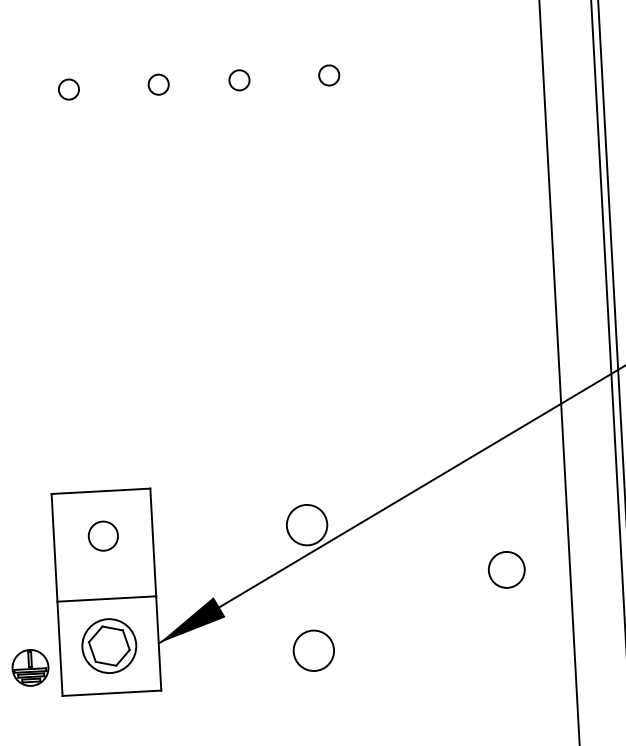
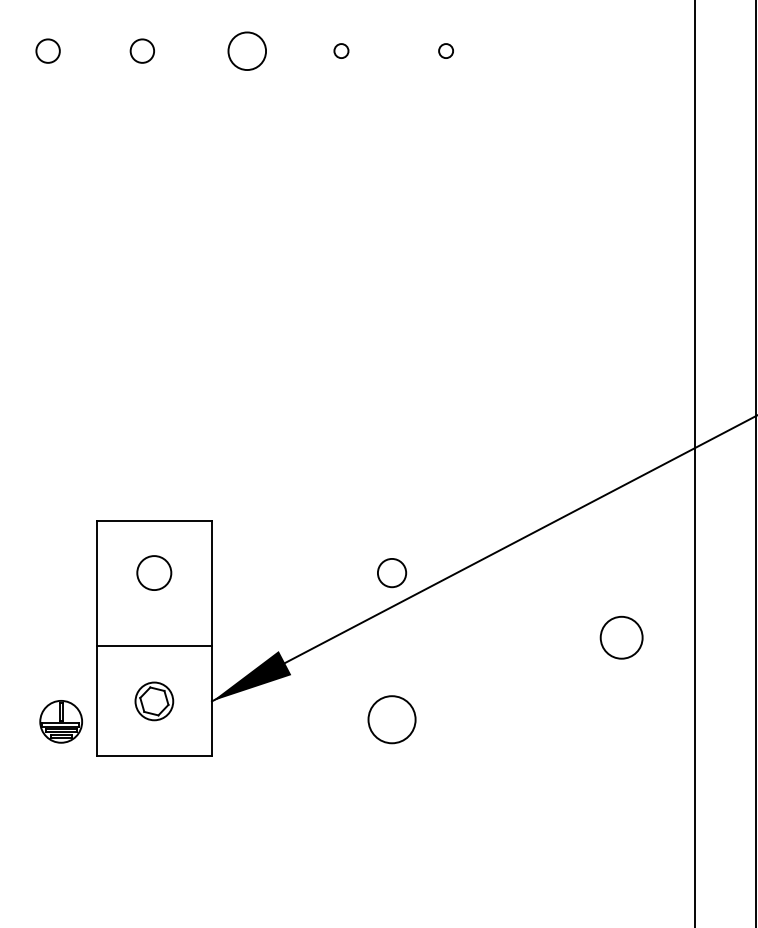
circle: (328, 74) -> (445, 50), size x0.6
circle: (239, 79) -> (341, 50), size x0.6
circle: (158, 84) -> (246, 50), size x1.6
circle: (306, 524) -> (391, 572), size x0.6
part: (109, 646) -> (154, 701), size x0.6

